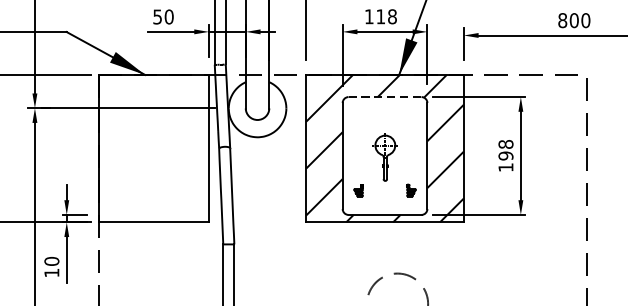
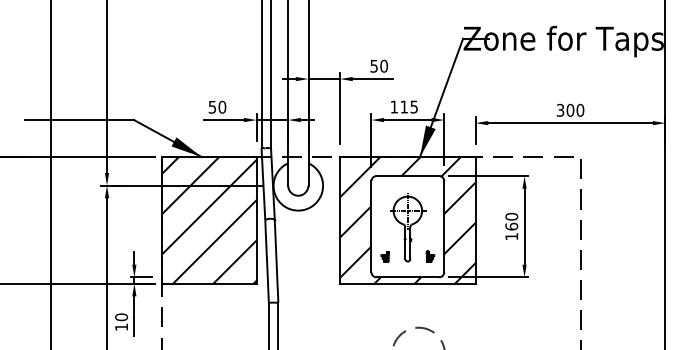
text: (392, 16) -> (414, 106), 118 -> 115
text: (562, 20) -> (560, 110), 800 -> 300
line: (385, 97) -> (408, 176), dashed -> solid
hatch: (153, 148) -> (208, 220), added
text: (505, 149) -> (511, 221), 198 -> 160
part: (385, 156) -> (408, 227), size x1.67

